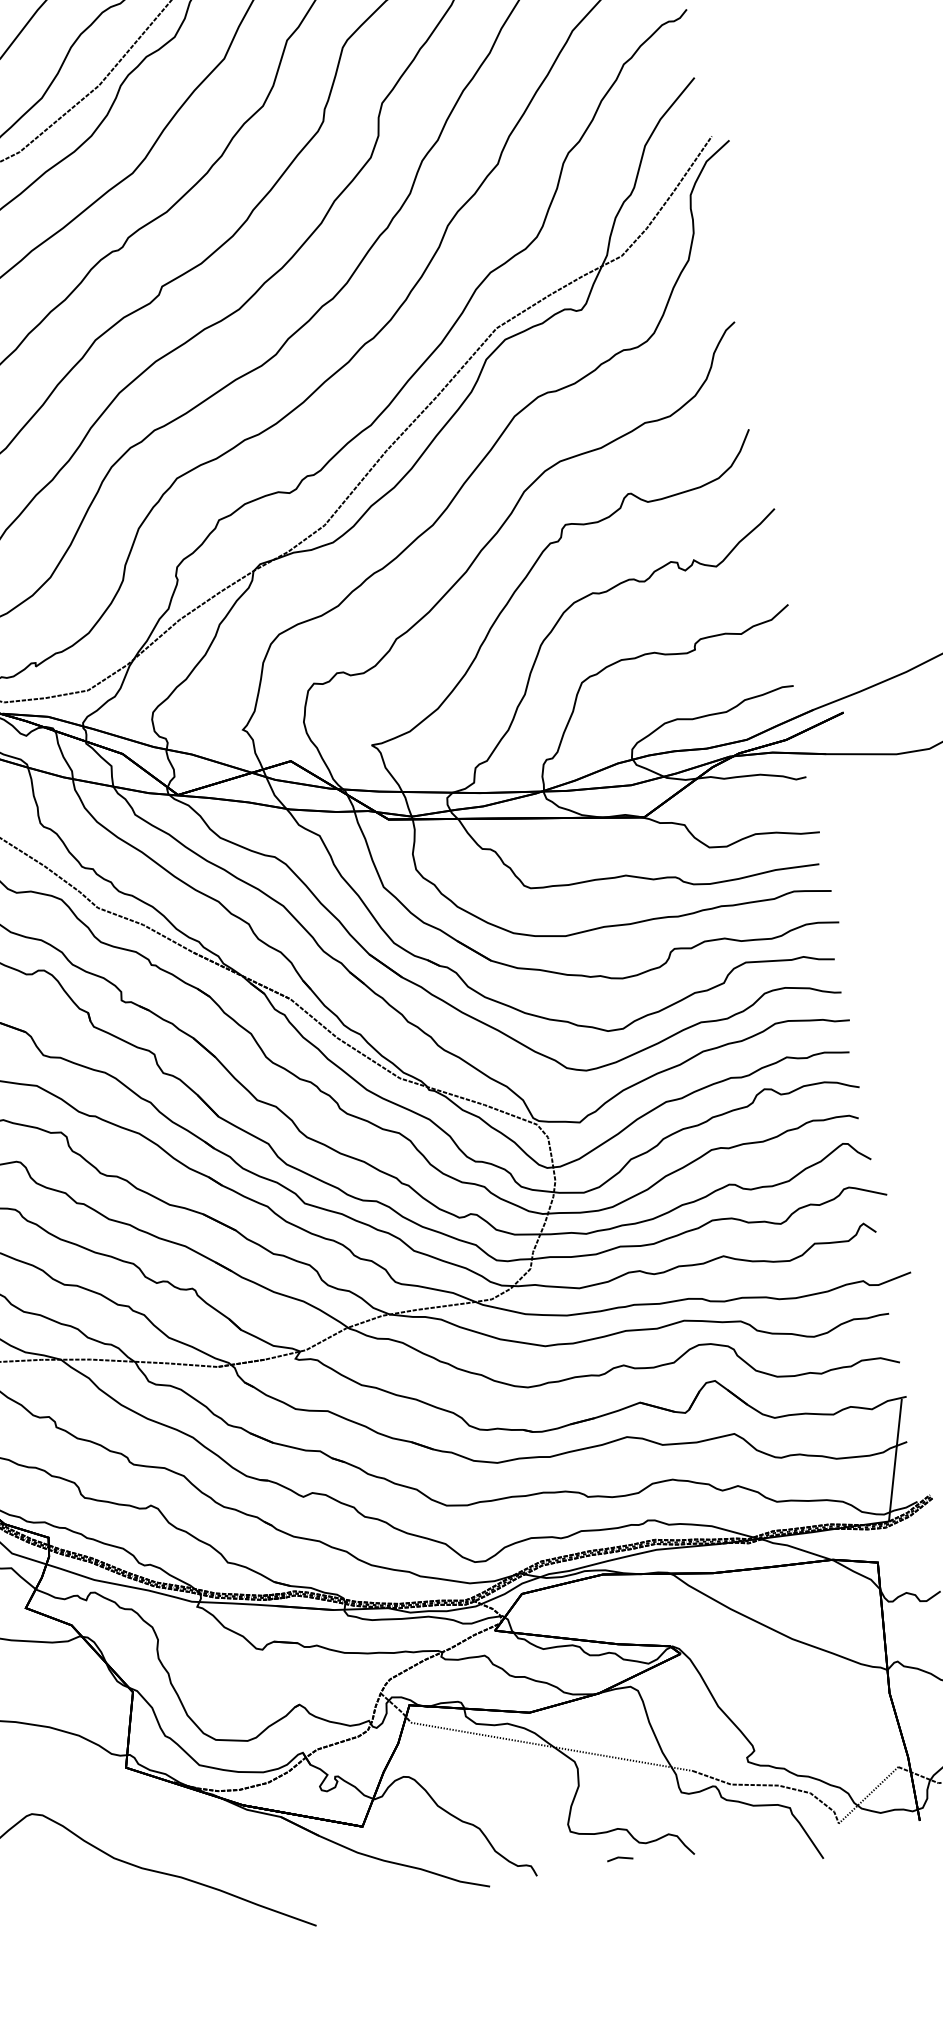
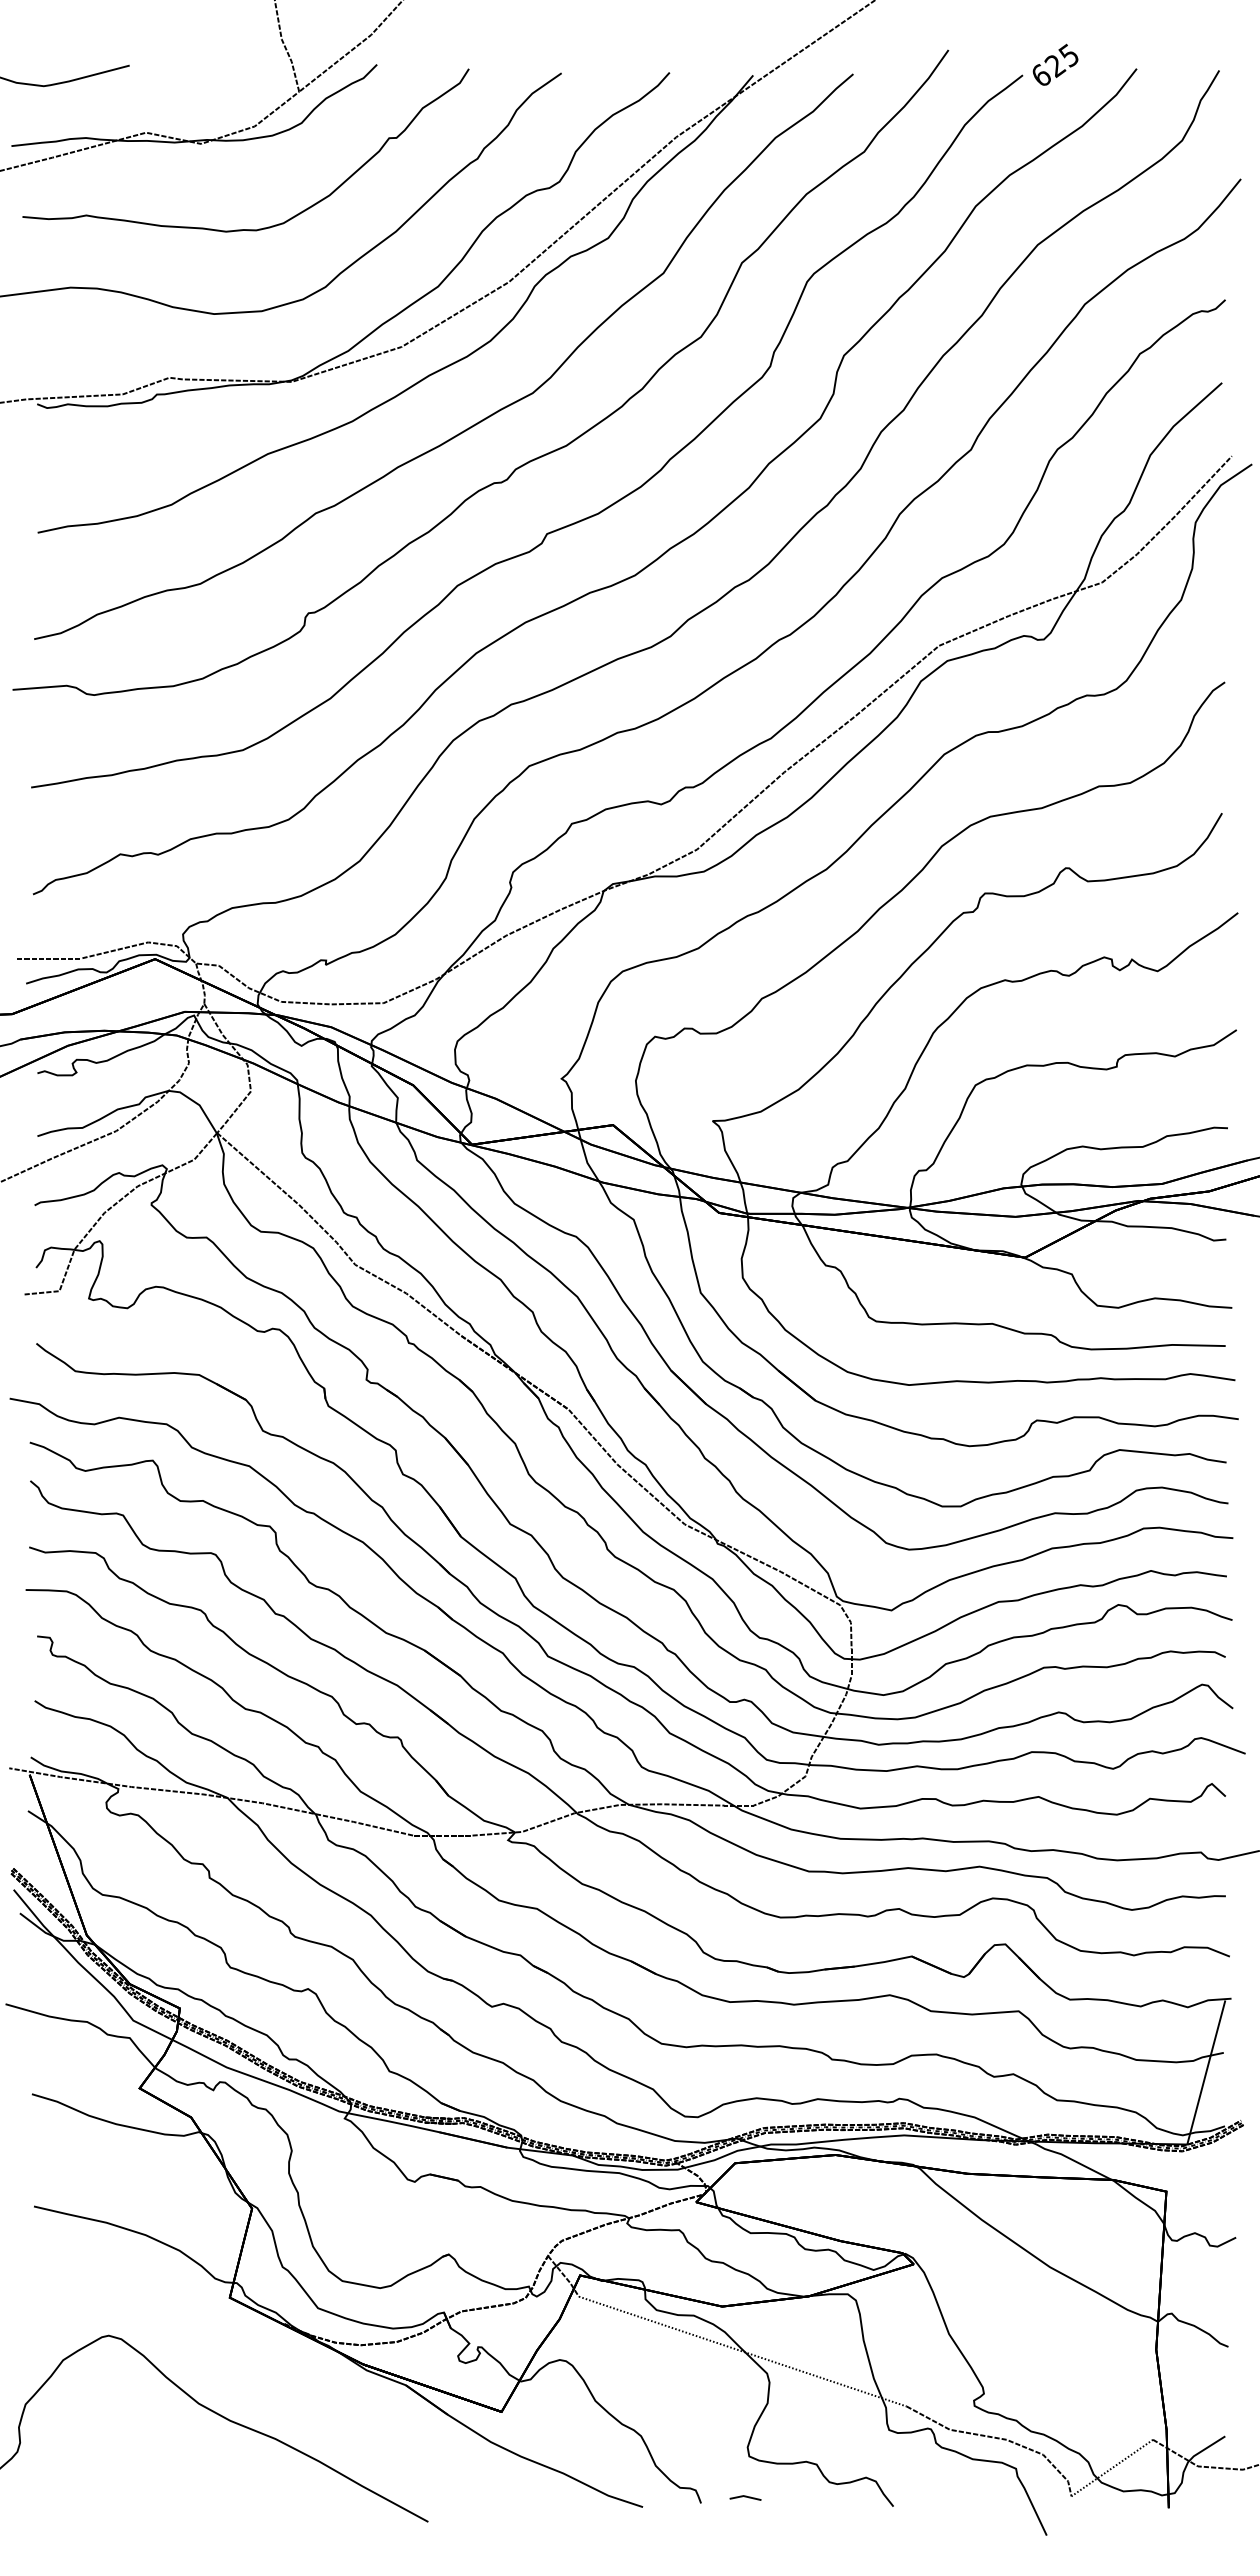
line: (620, 1858) -> (745, 2497), moved

